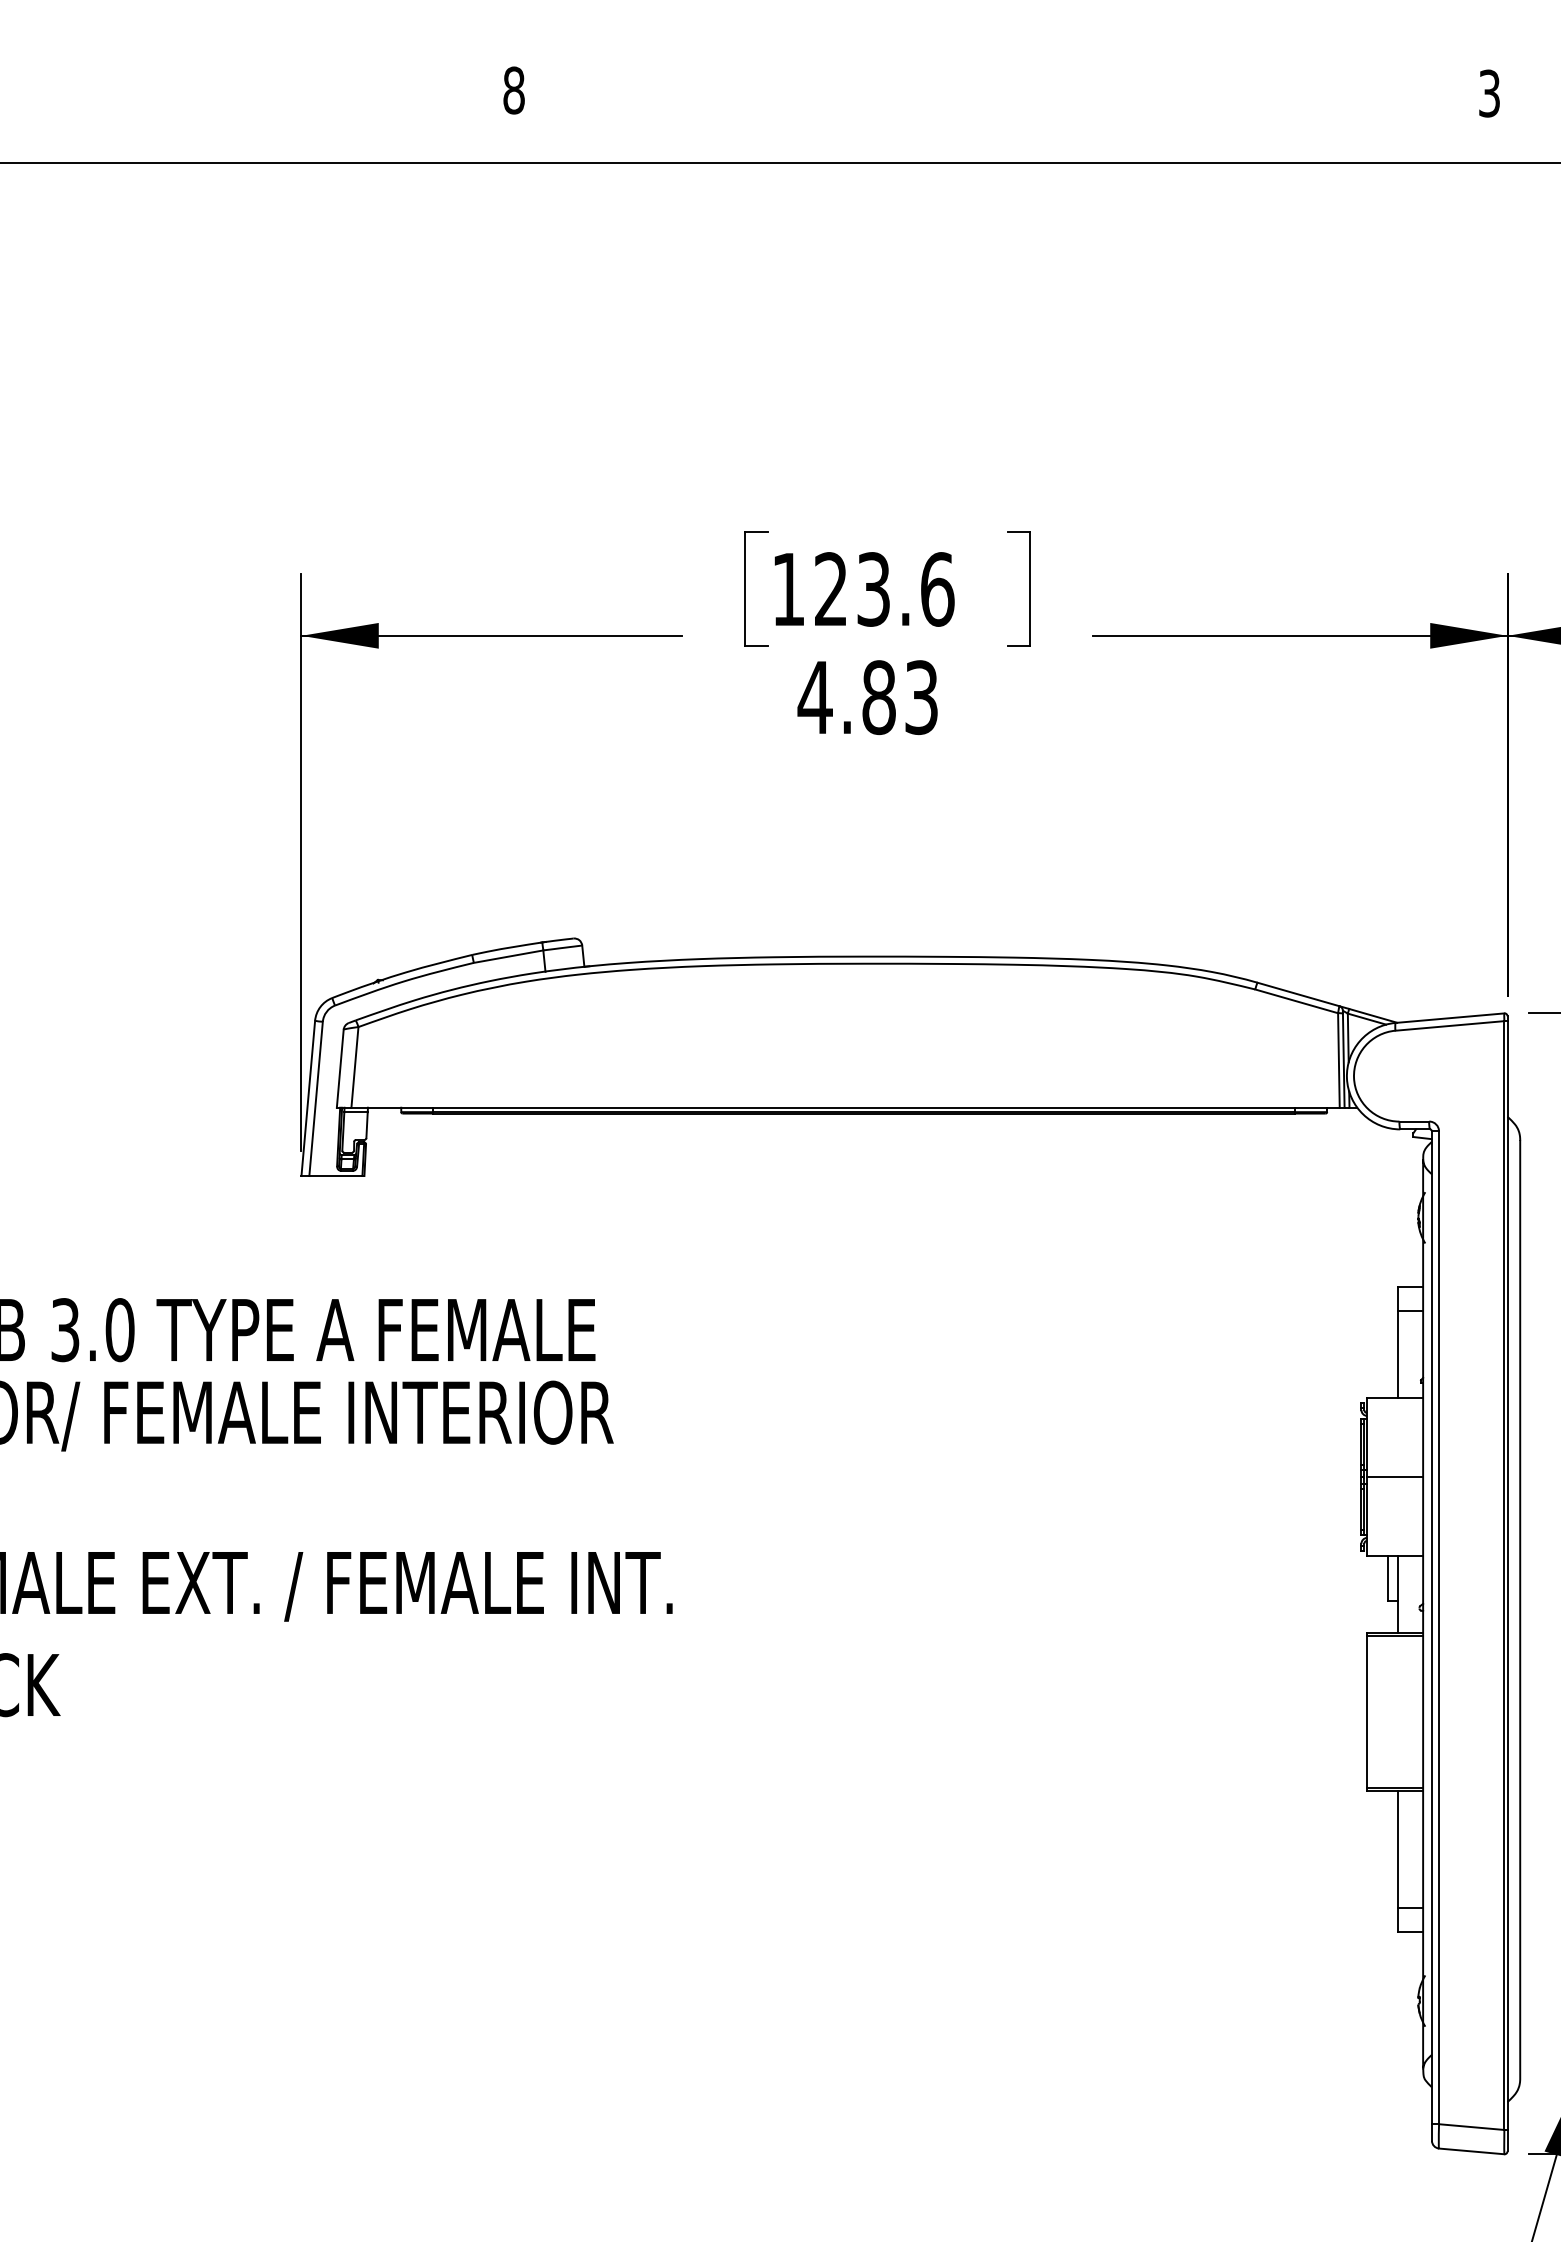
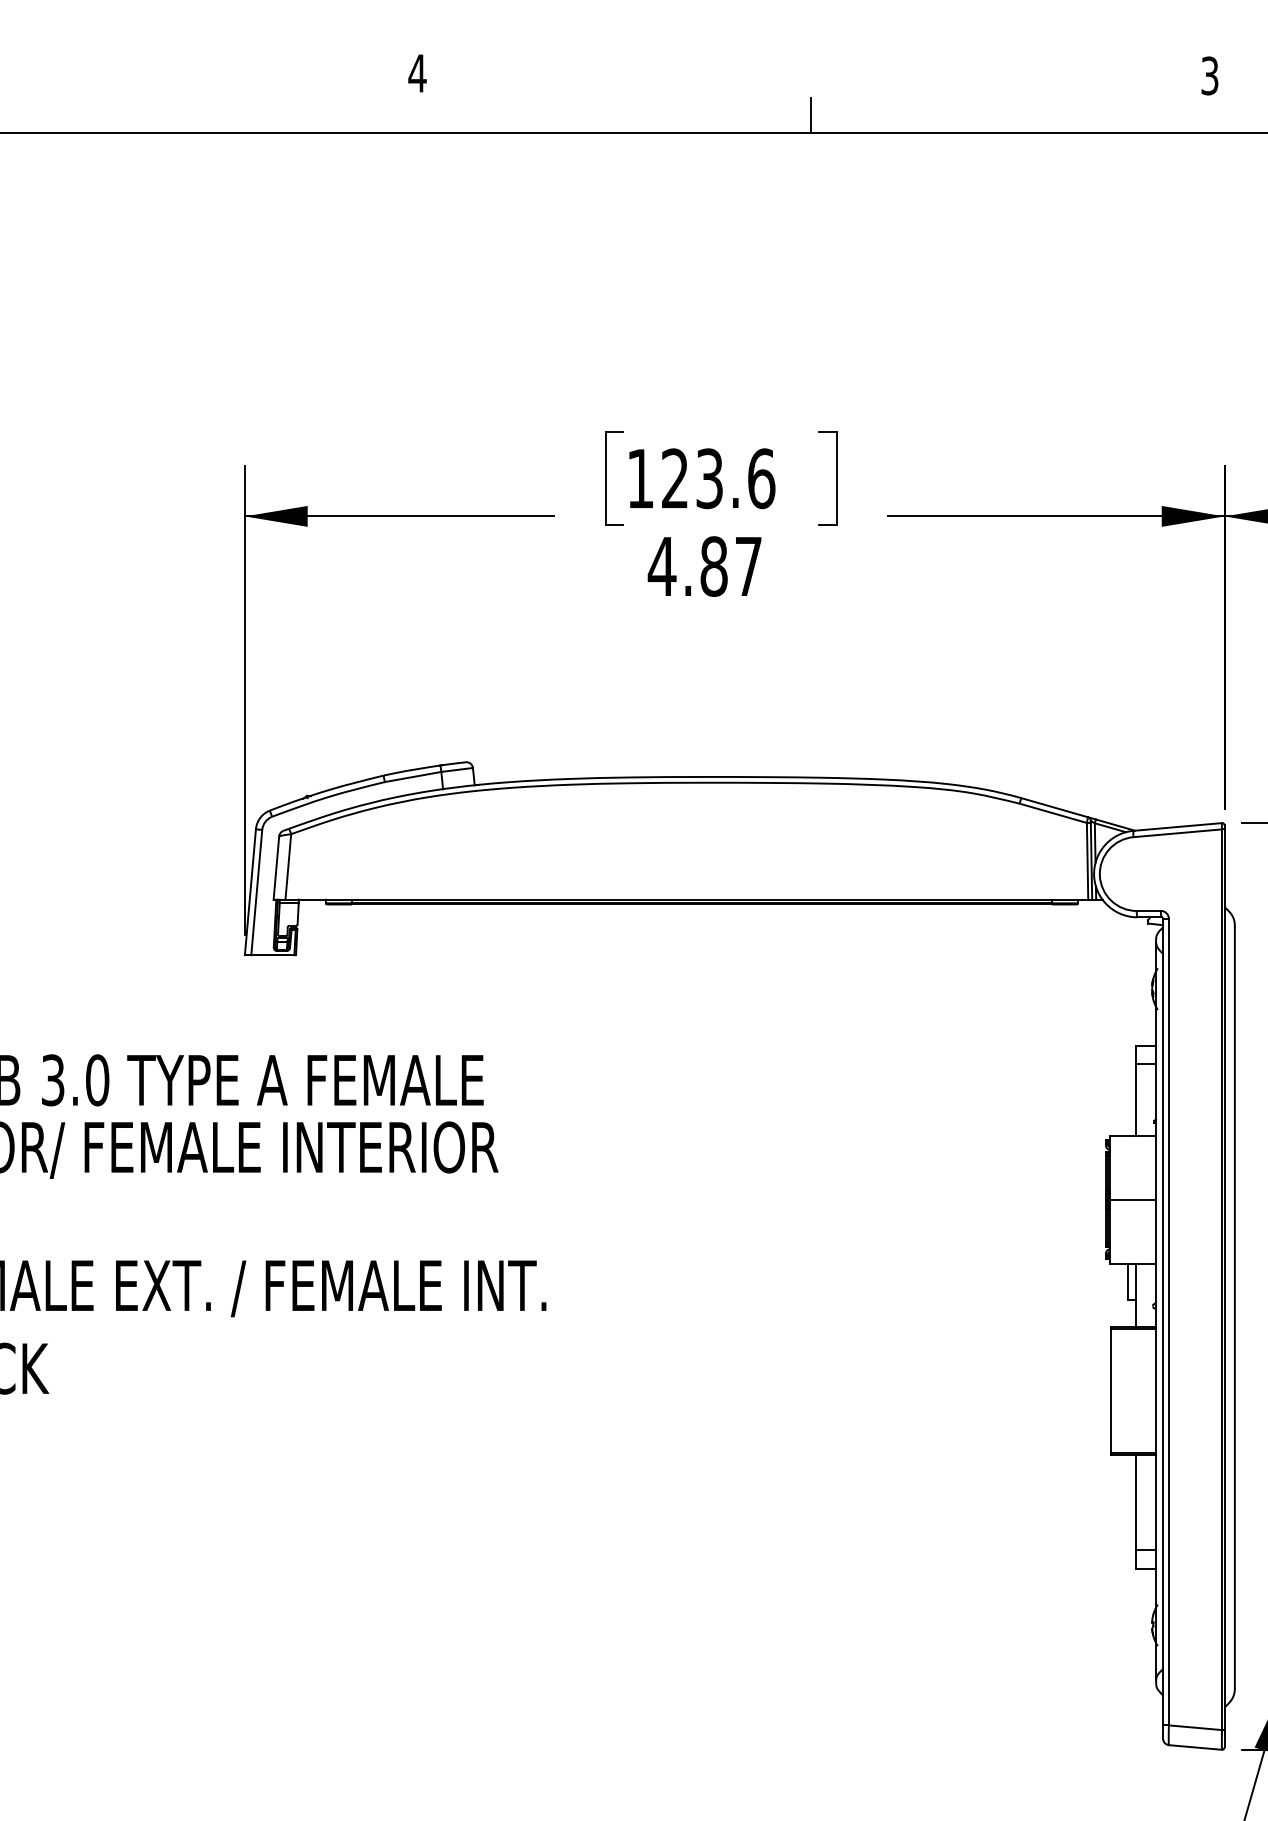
text: (513, 90) -> (417, 73), 8 -> 4
line: (999, 142) -> (811, 115), added
text: (921, 697) -> (748, 566), 4.83 -> 4.87

